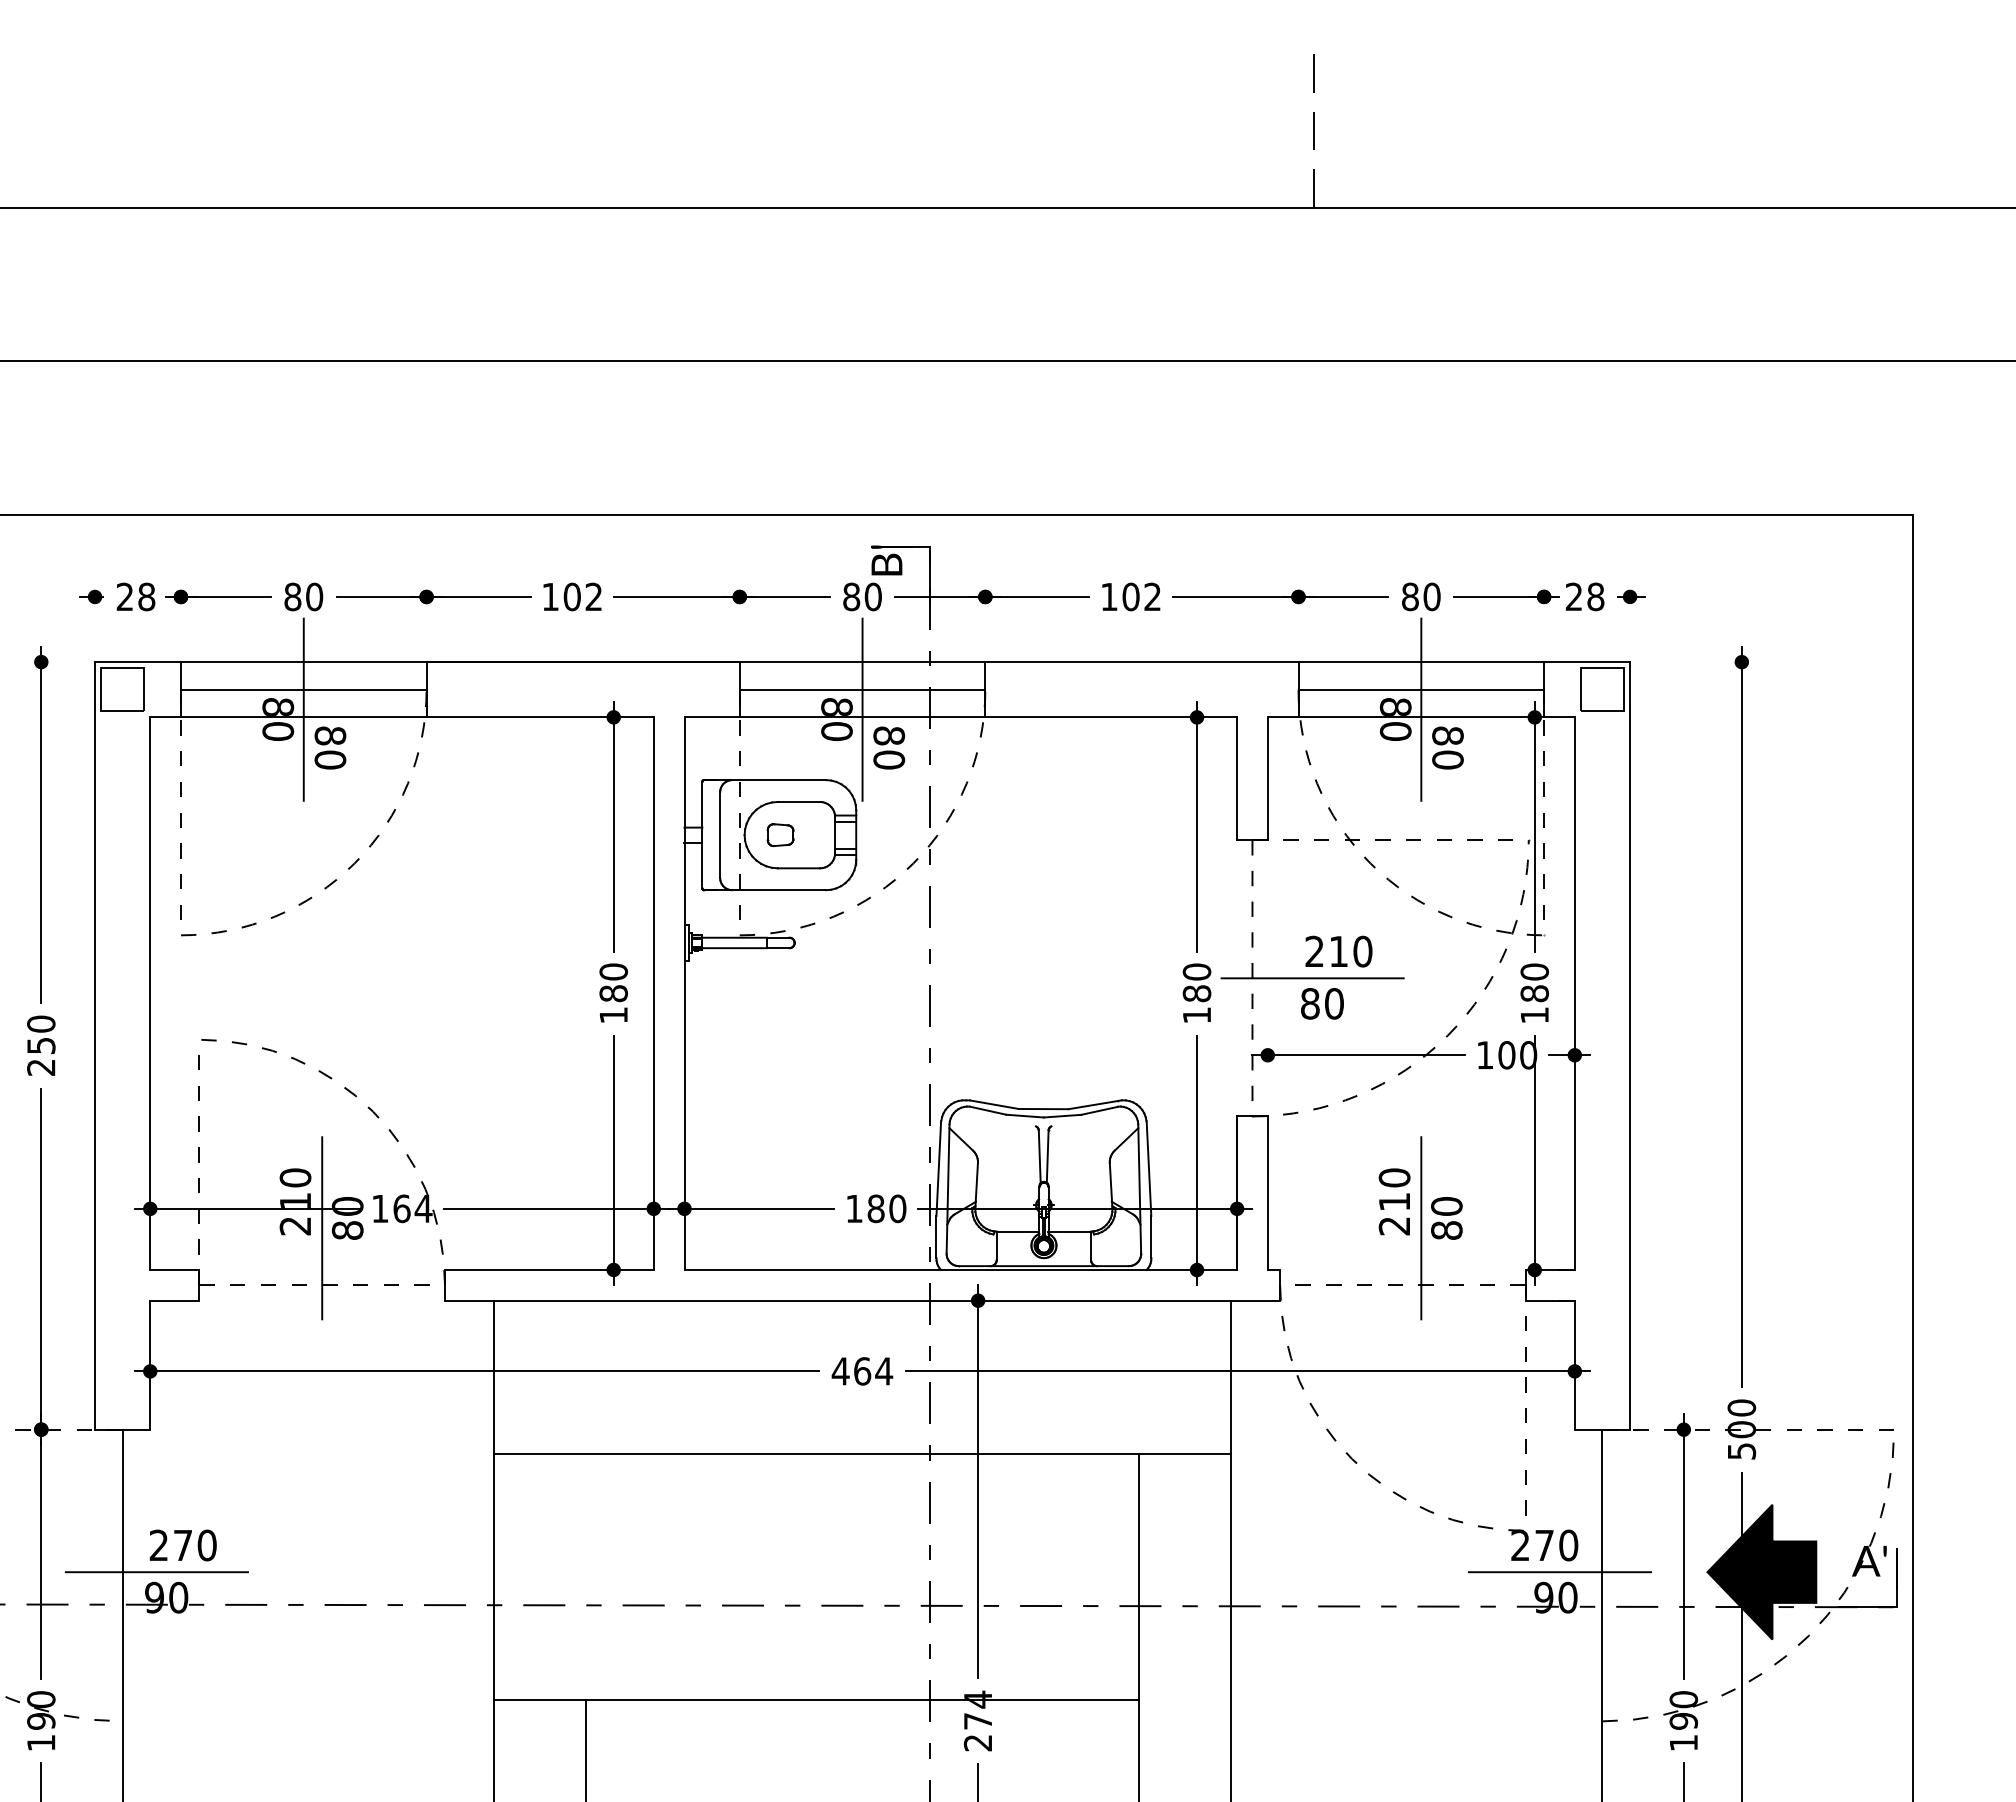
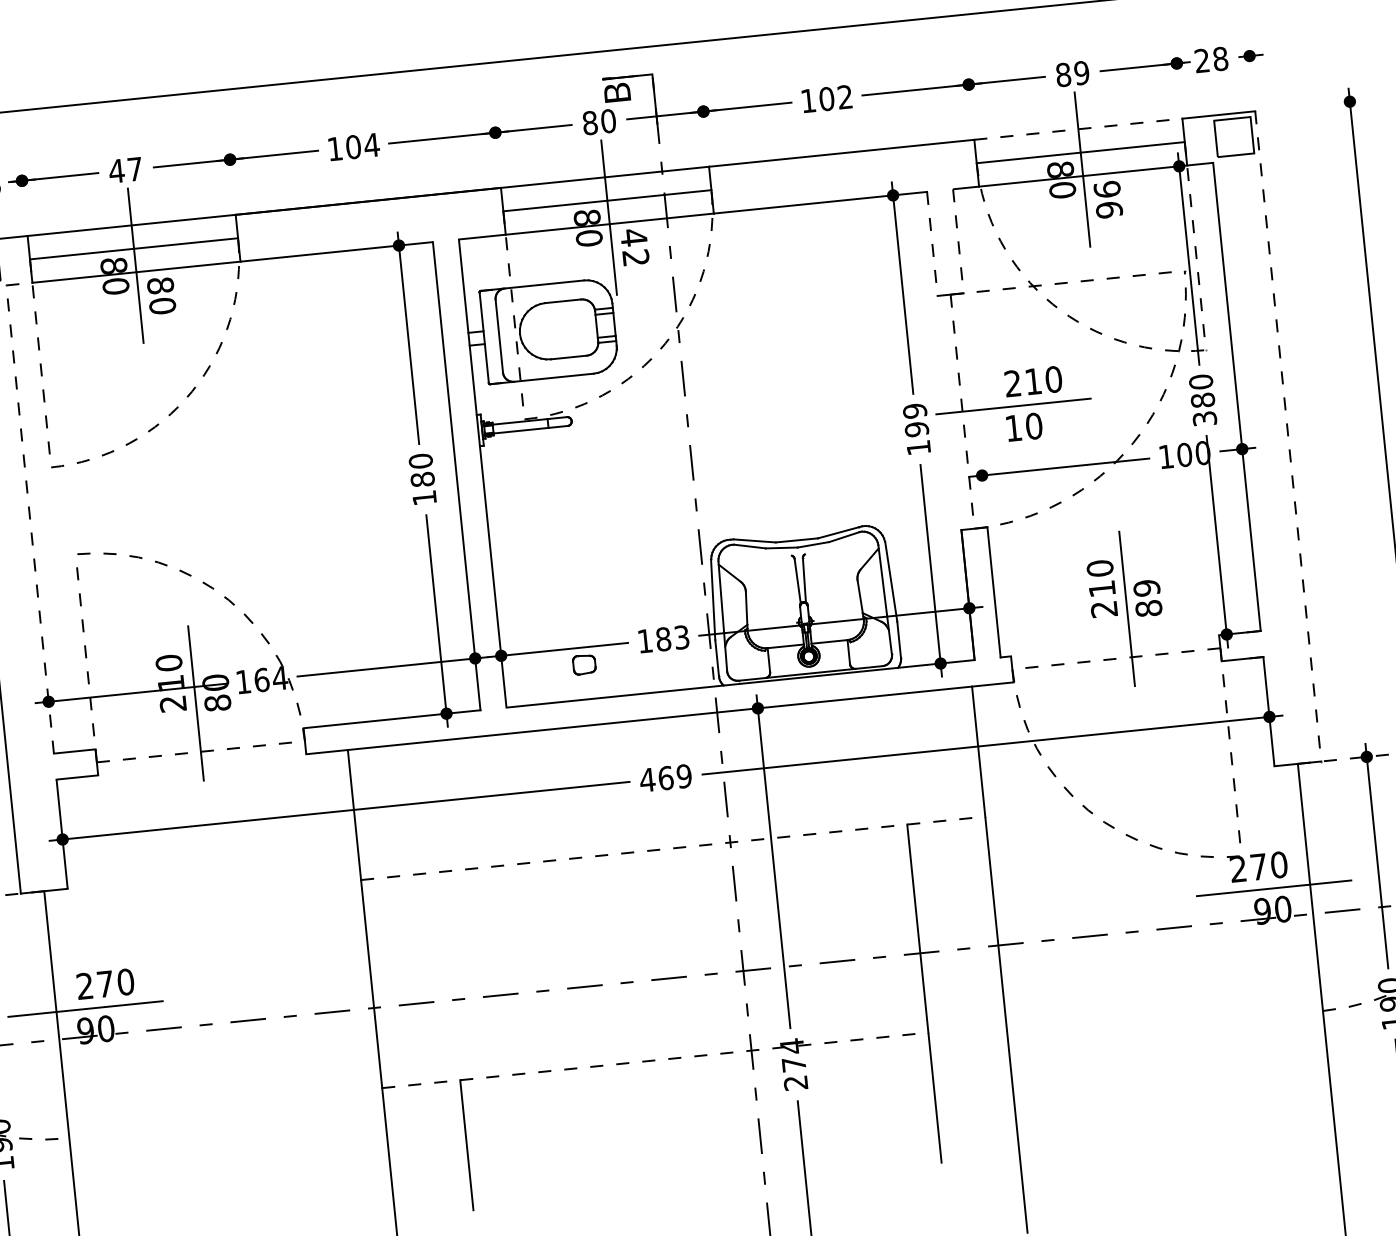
text: (303, 596) -> (125, 169), 80 -> 47
text: (593, 596) -> (371, 144), 102 -> 104
text: (1431, 596) -> (1081, 72), 80 -> 89
line: (1421, 662) -> (1078, 129), solid -> dashed
text: (889, 747) -> (635, 247), 80 -> 42
text: (1447, 747) -> (1107, 199), 80 -> 96
line: (1237, 779) -> (932, 244), solid -> dashed
line: (1267, 779) -> (958, 241), solid -> dashed
part: (780, 835) -> (584, 665), moved
line: (150, 977) -> (28, 505), solid -> dashed
text: (1196, 982) -> (915, 420), 180 -> 199
text: (1310, 1003) -> (1013, 428), 80 -> 10
text: (1534, 1015) -> (1204, 418), 180 -> 380
line: (1630, 1045) -> (1288, 436), solid -> dashed
text: (1446, 1206) -> (1146, 588), 80 -> 89
text: (897, 1208) -> (681, 637), 180 -> 183
text: (884, 1371) -> (684, 776), 464 -> 469
line: (863, 1454) -> (674, 848), solid -> dashed
line: (817, 1699) -> (656, 1060), solid -> dashed

